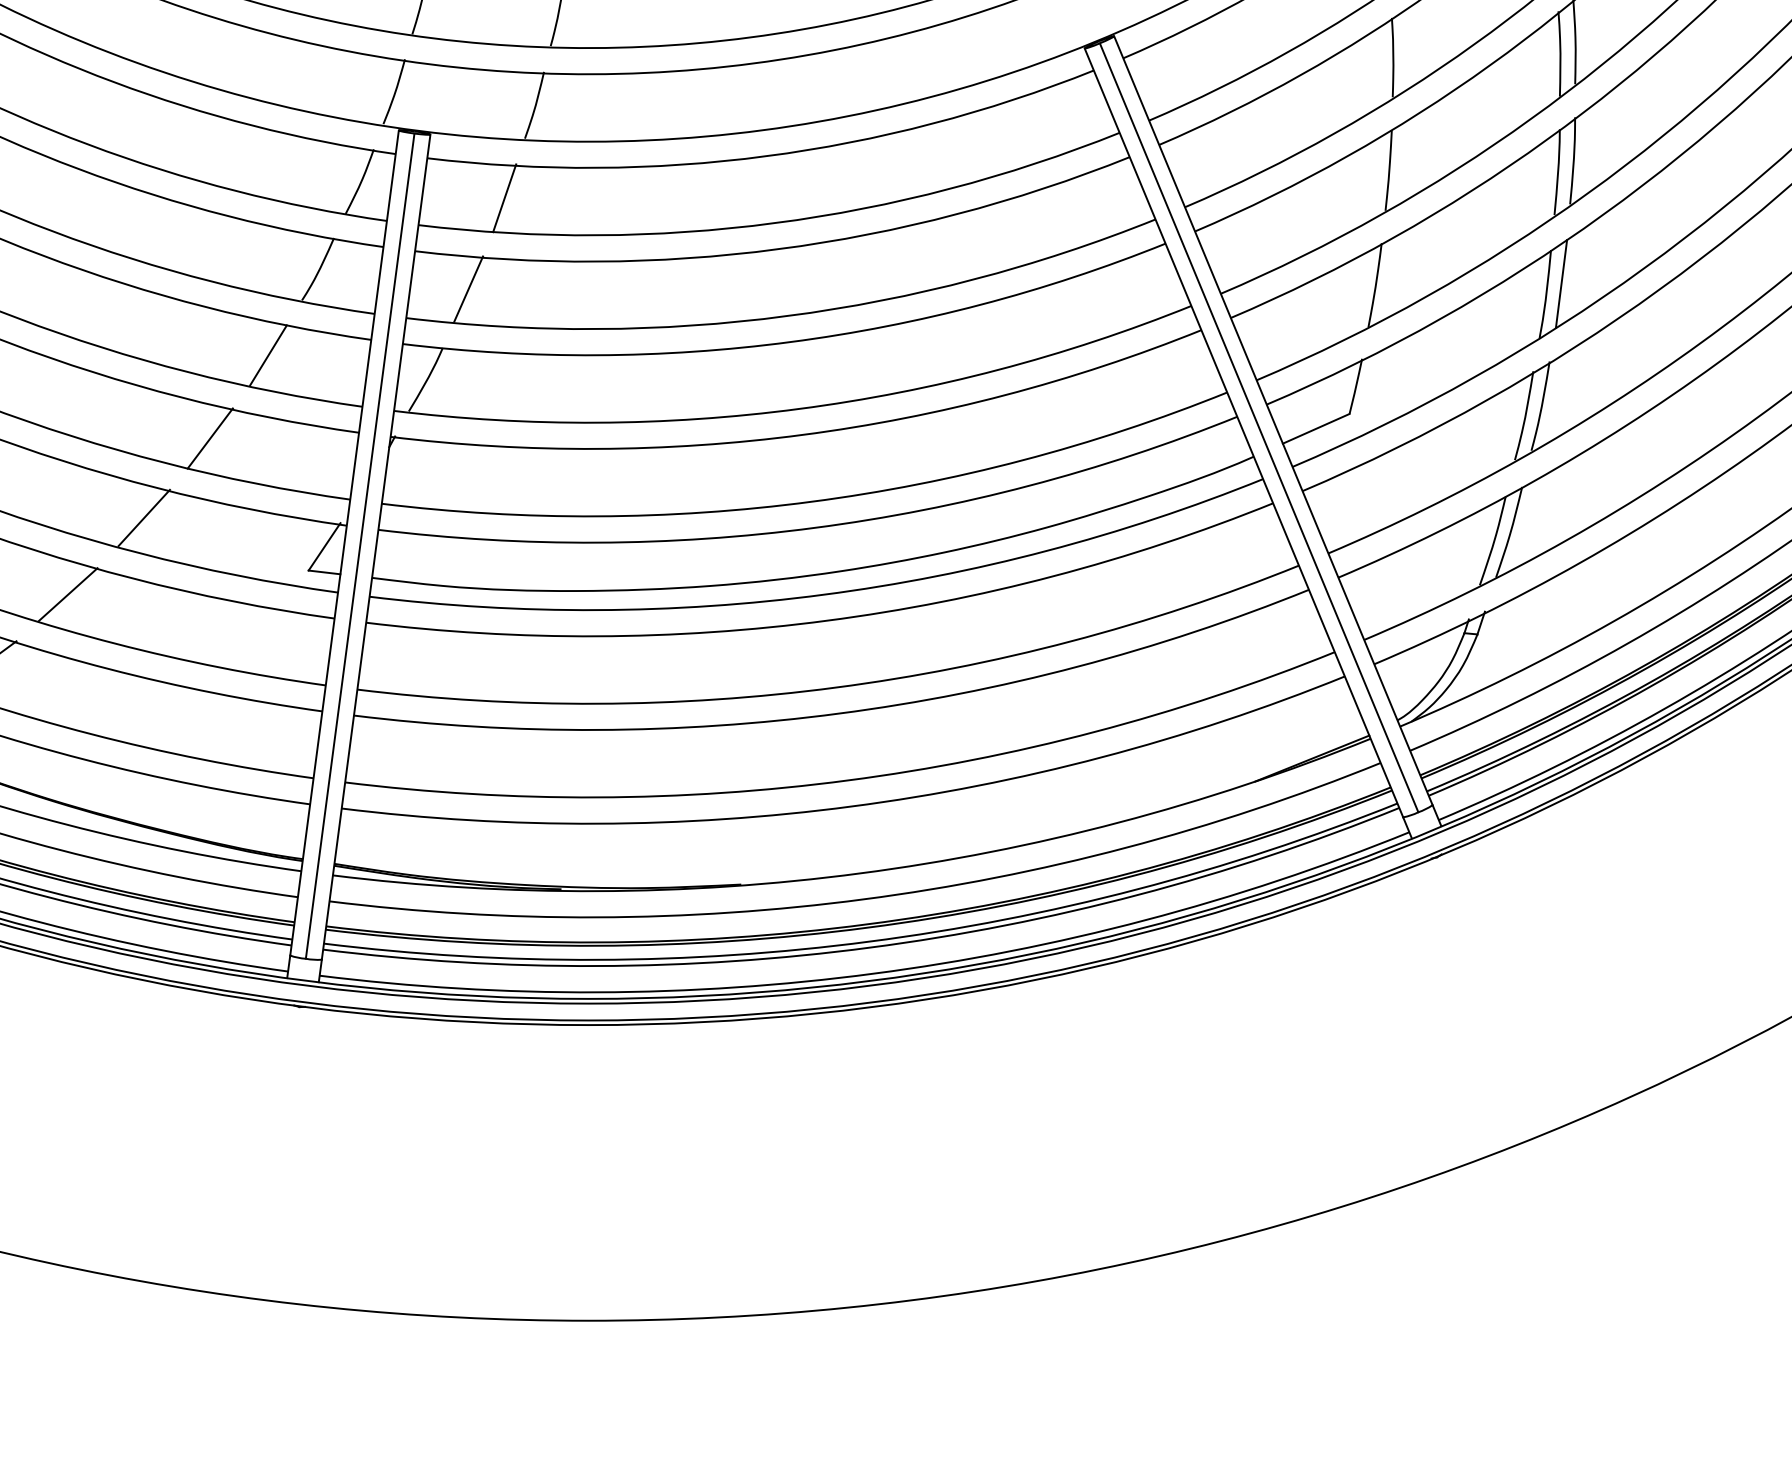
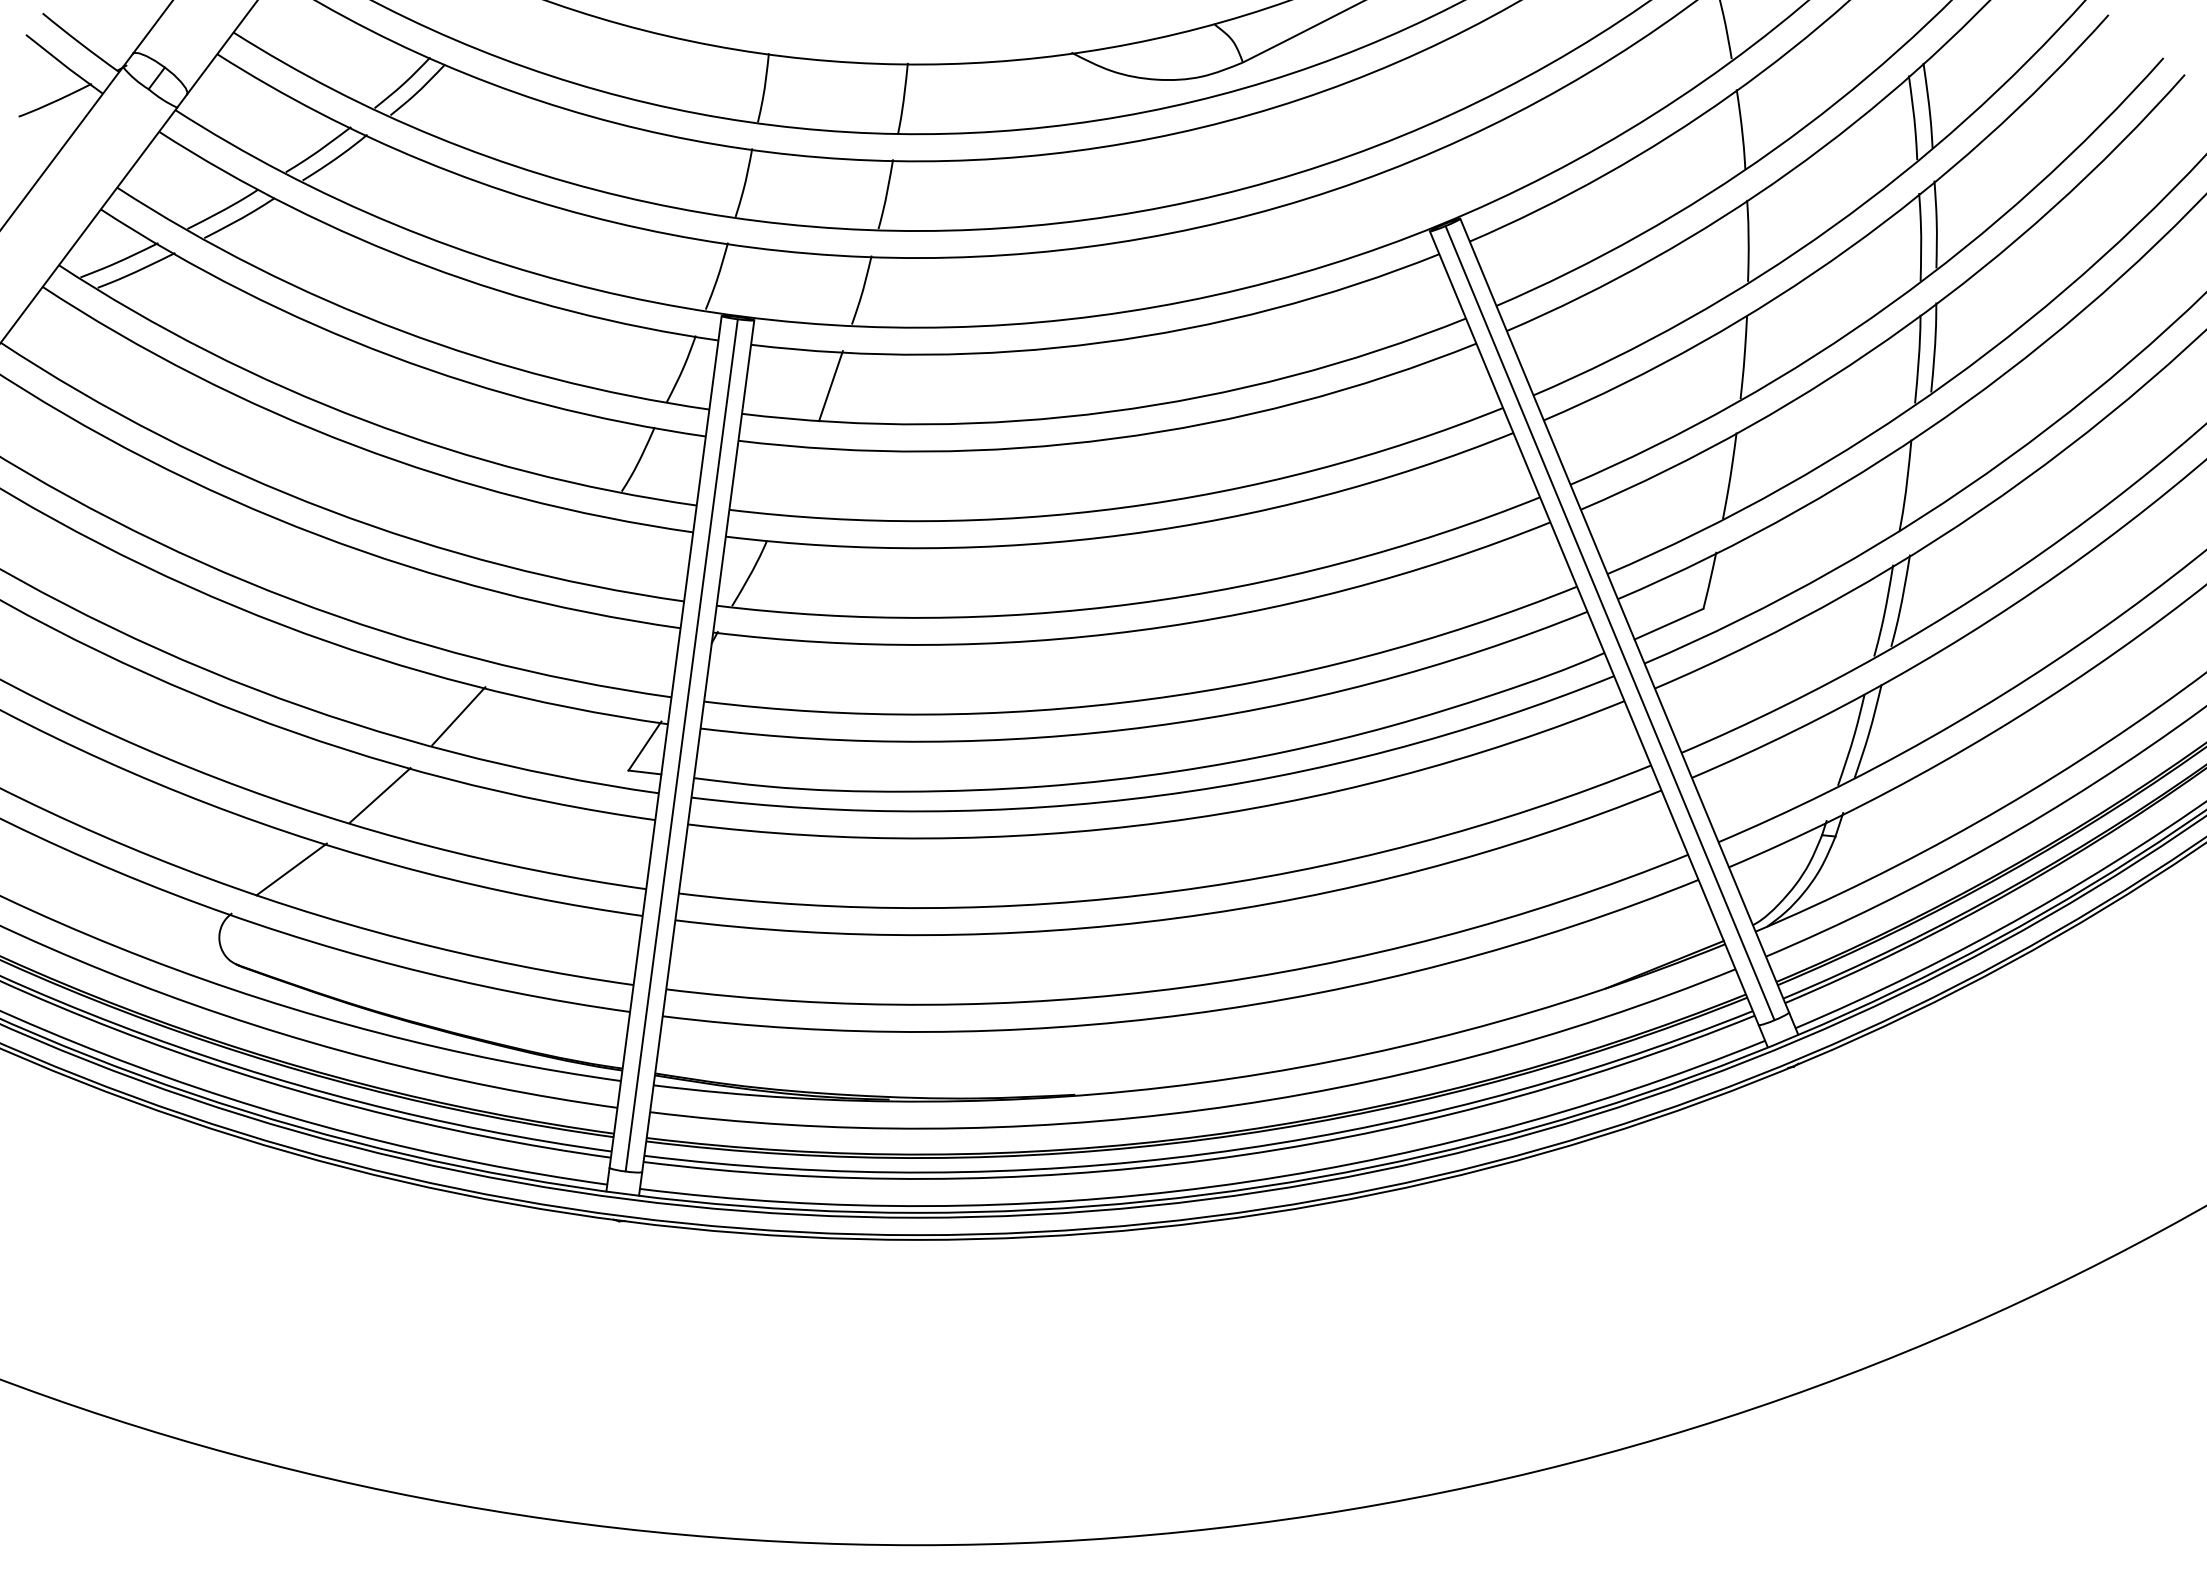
line: (1561, 283) -> (1922, 474), removed
line: (468, 288) -> (793, 479), removed
line: (268, 355) -> (587, 548), removed
line: (209, 438) -> (526, 634), removed

